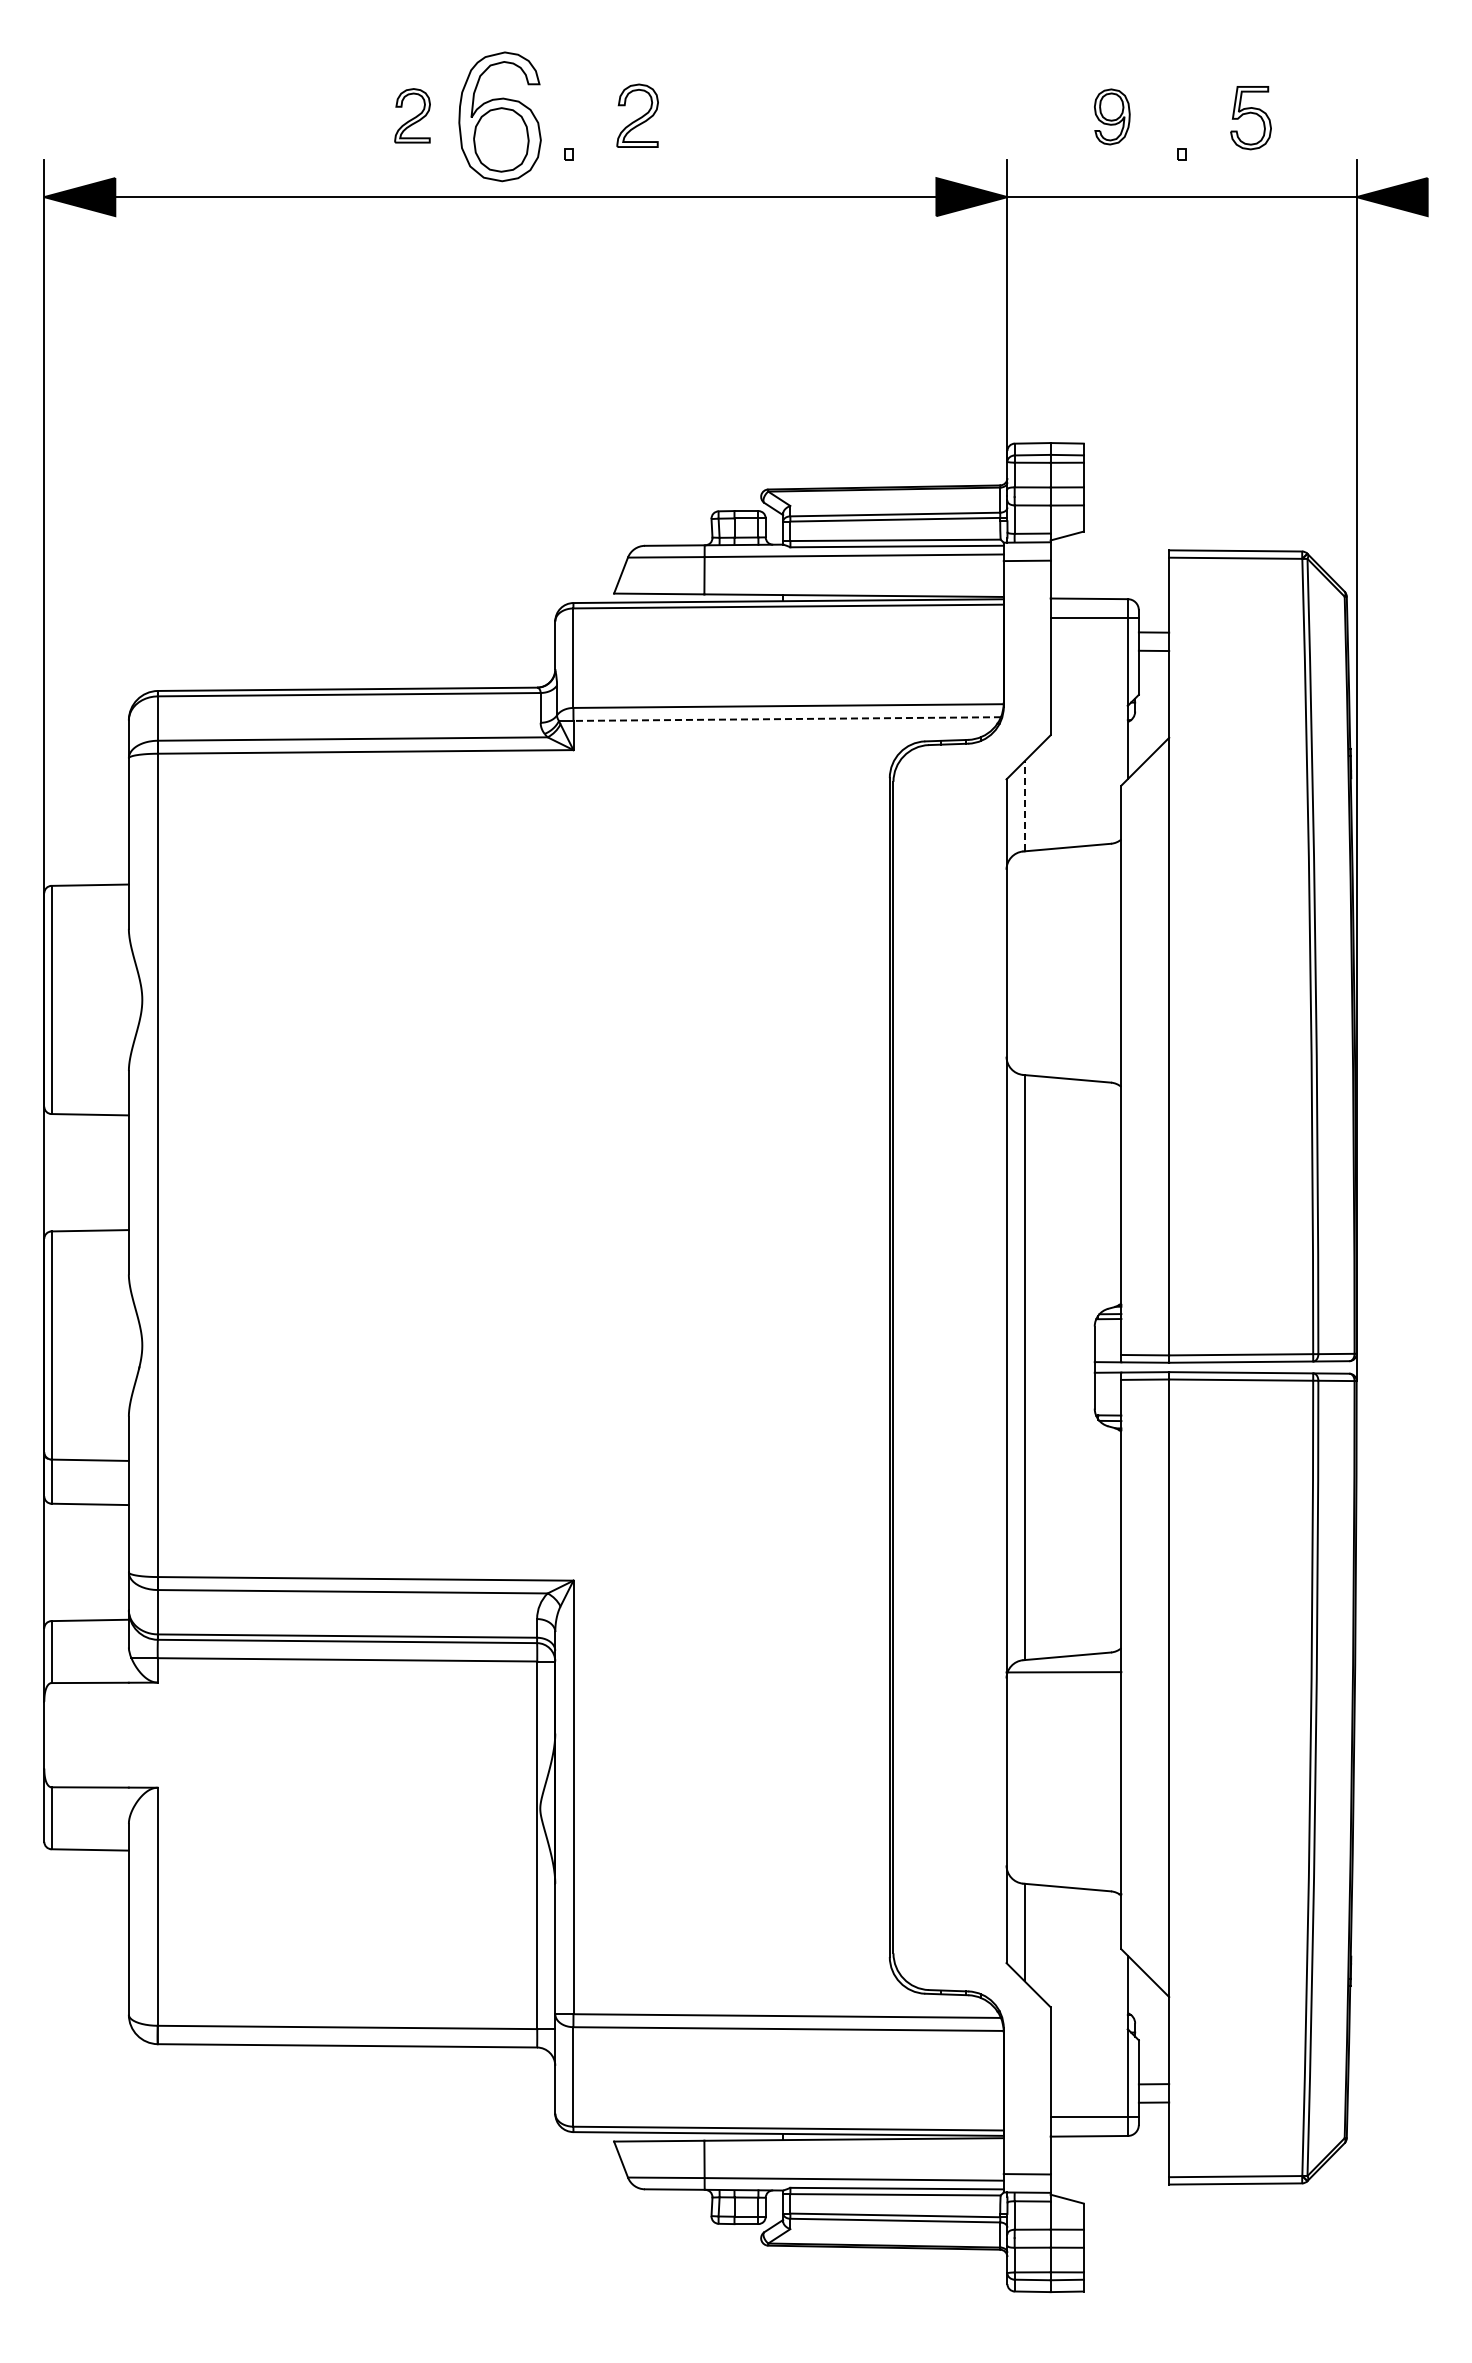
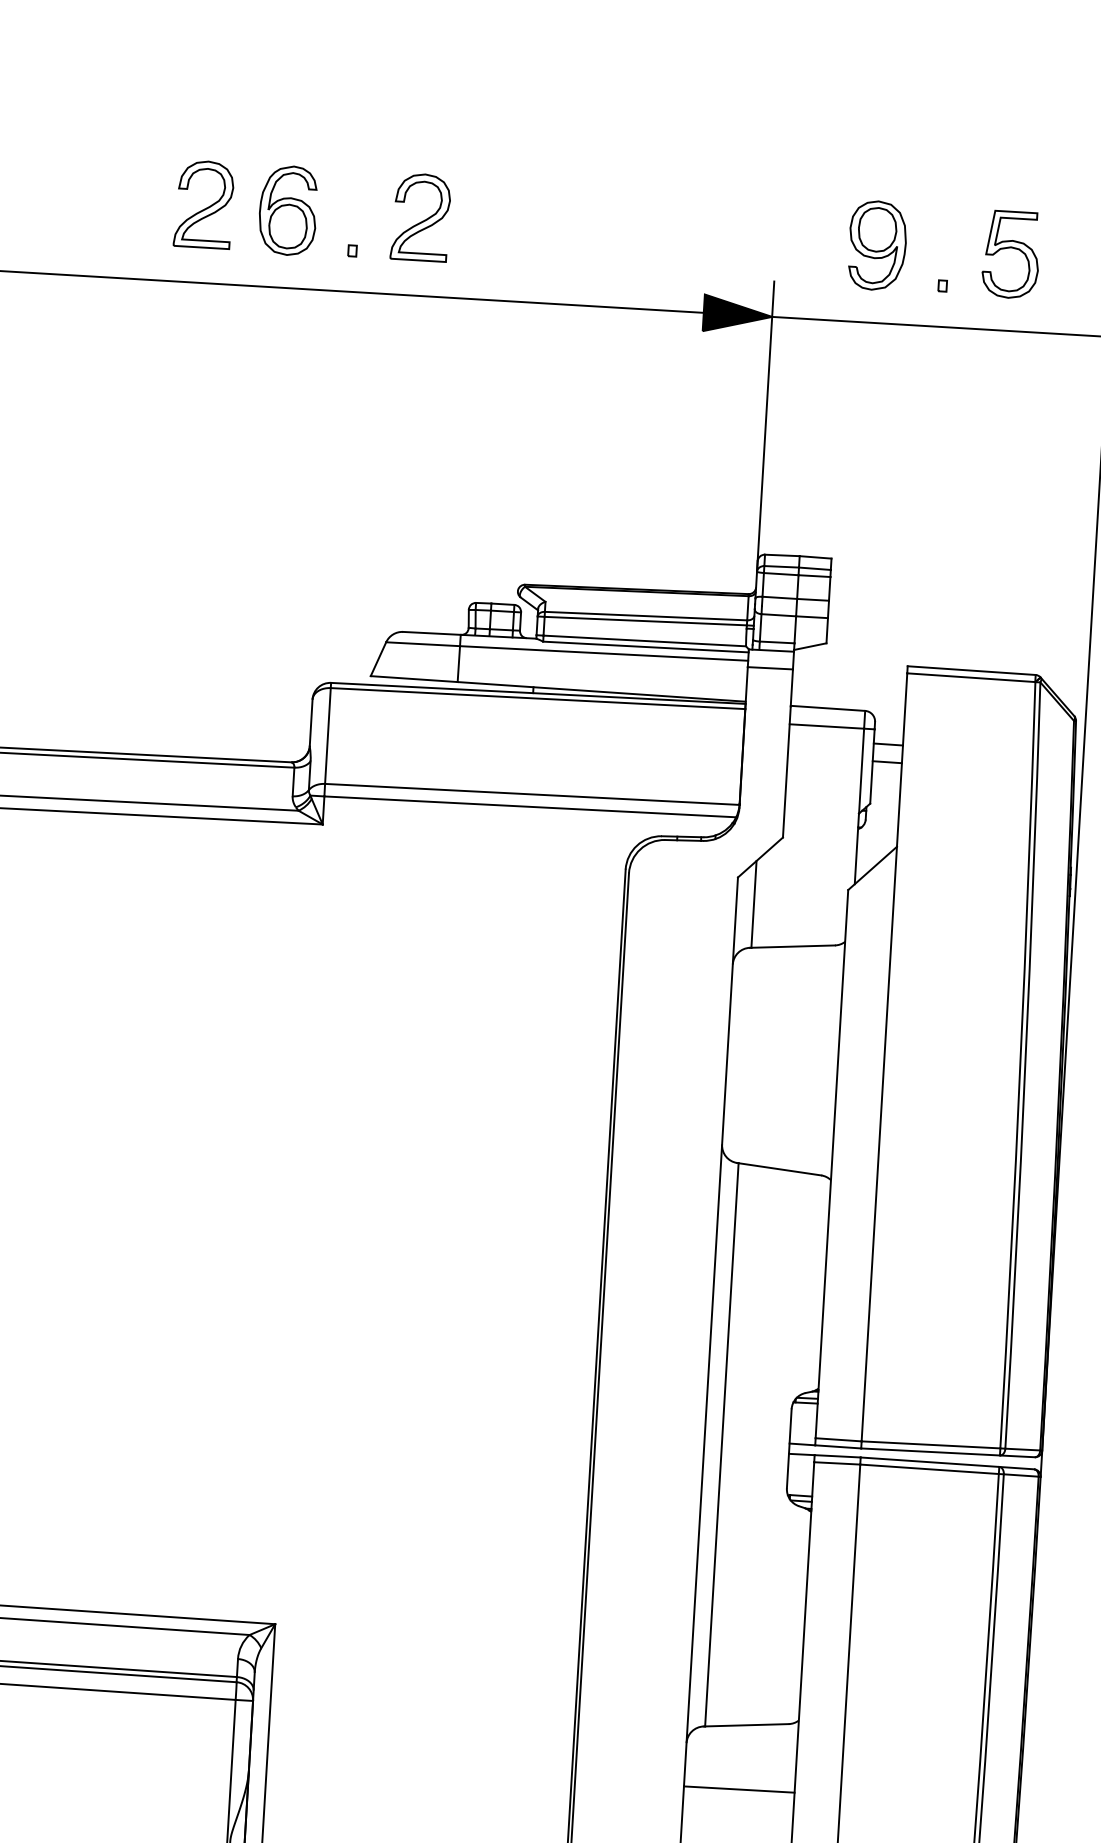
part: (412, 115) -> (204, 204), size x1.67
part: (637, 115) -> (420, 217), size x1.43
part: (499, 116) -> (287, 210), size x0.71
part: (1112, 116) -> (877, 245), size x1.67
part: (1250, 117) -> (1010, 254), size x1.43
line: (787, 719) -> (530, 807), dashed -> solid
line: (1024, 805) -> (753, 903), dashed -> solid
line: (1063, 1672) -> (738, 1789), moved

